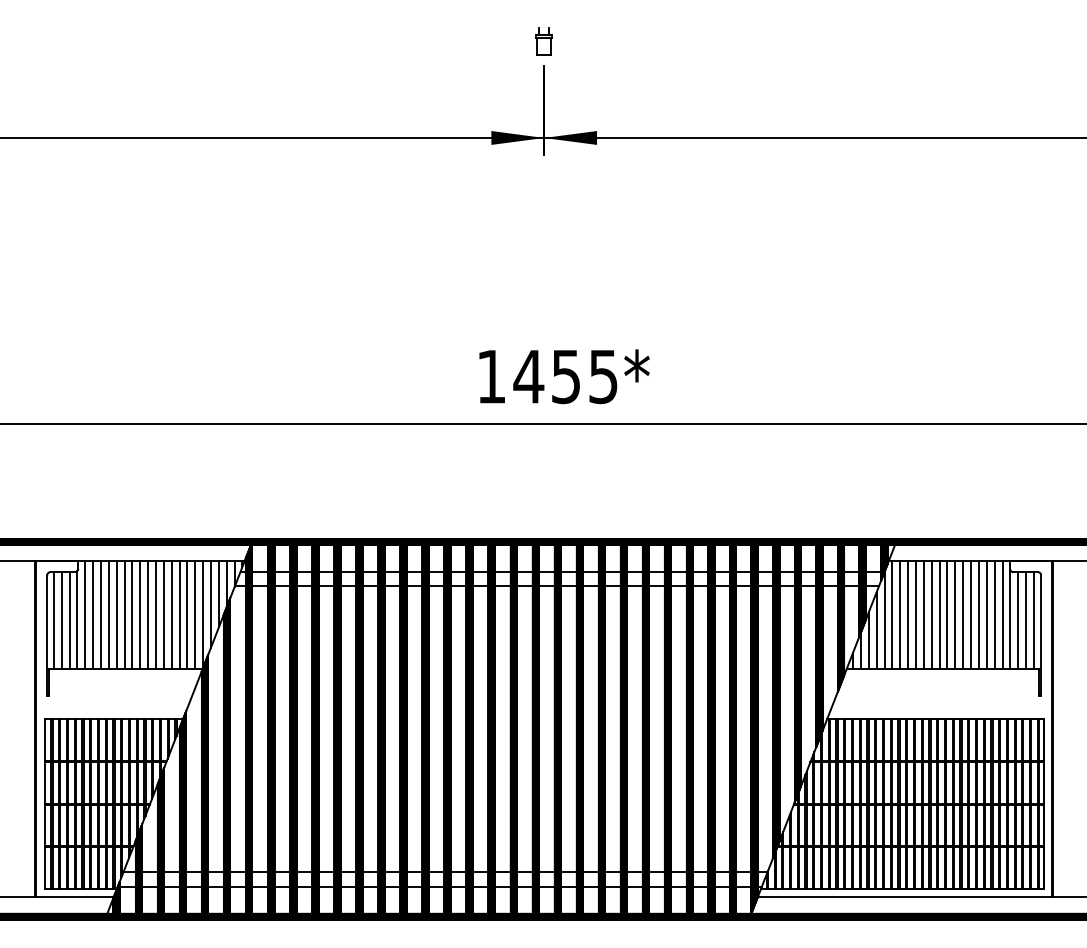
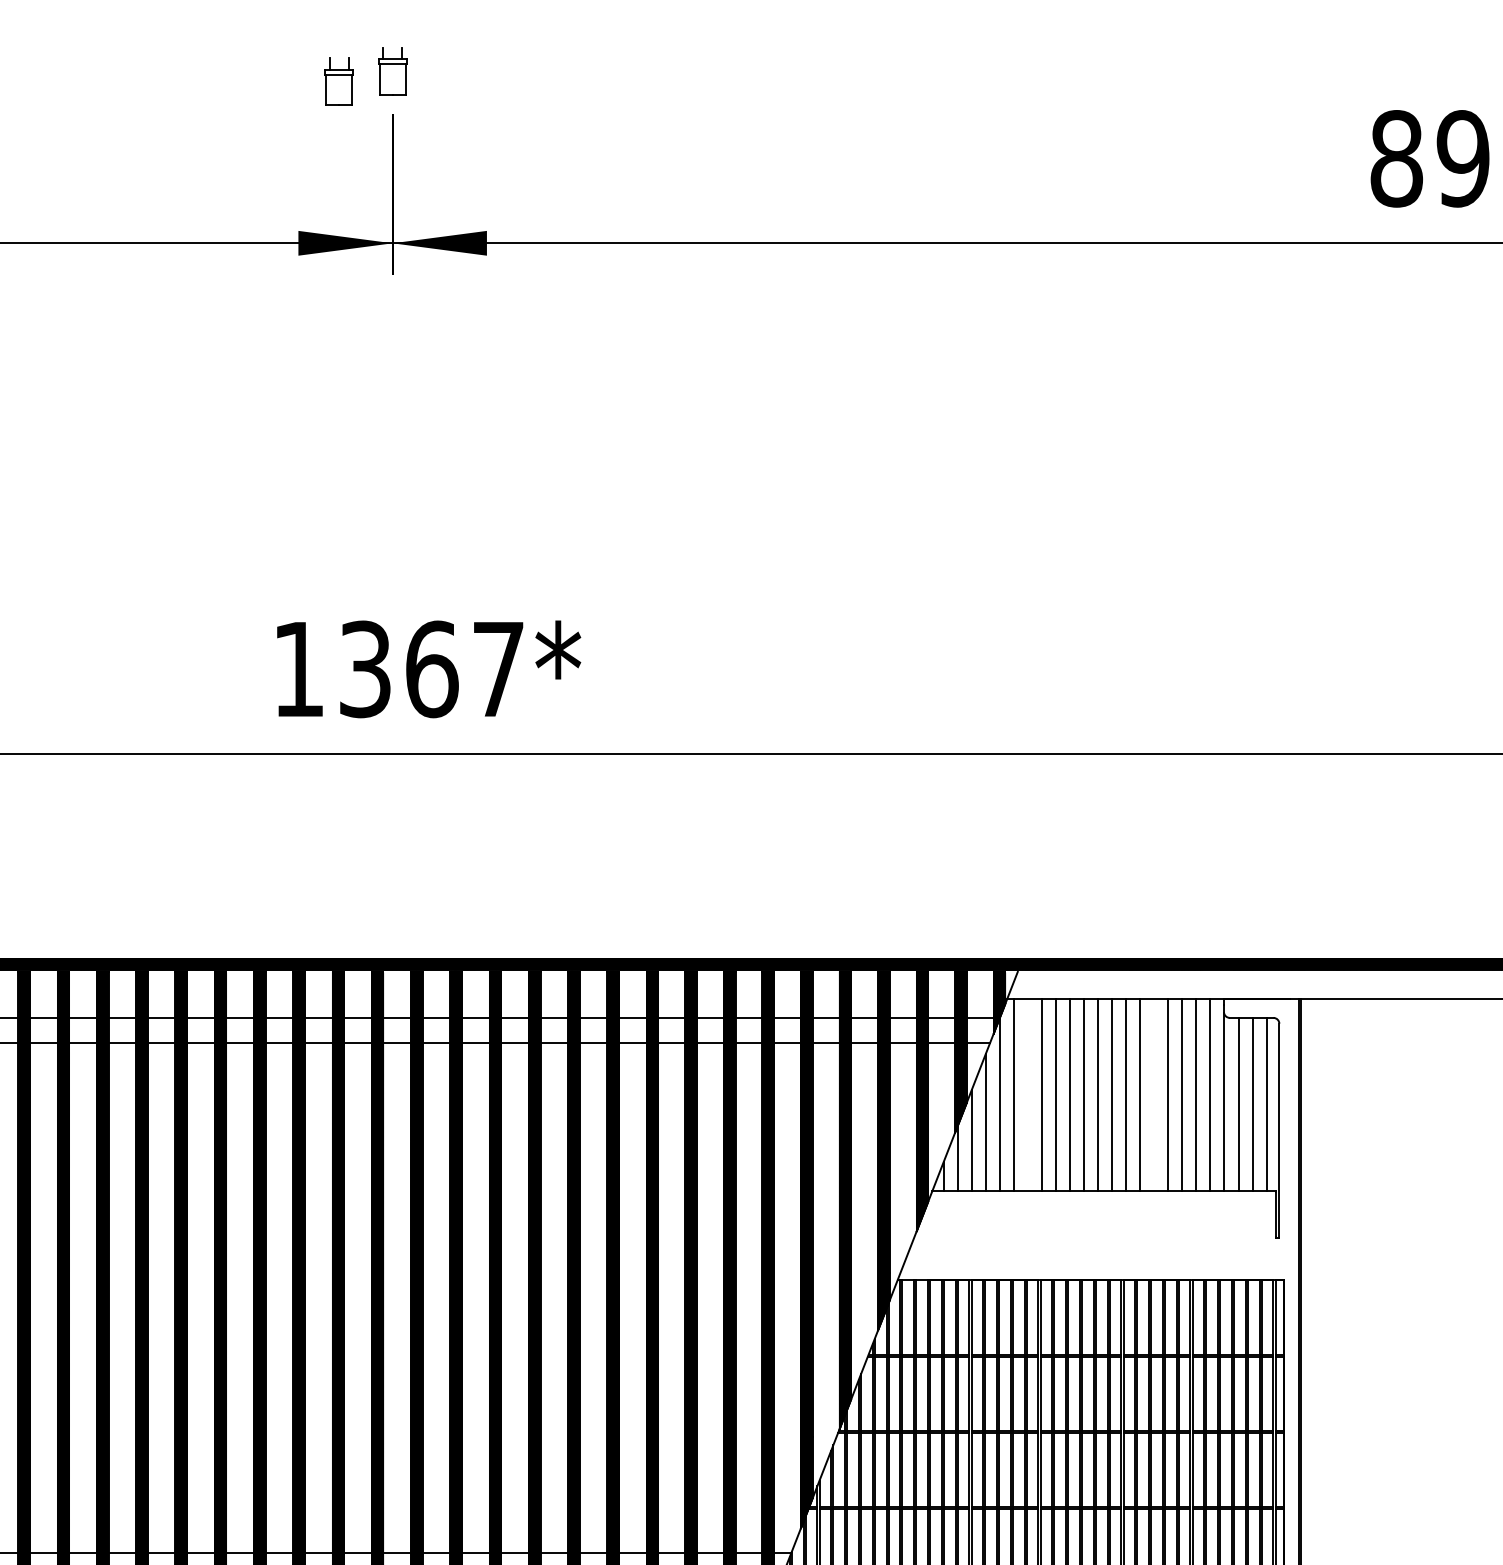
part: (513, 47) -> (337, 81), added
text: (565, 376) -> (430, 668), 1455 -> 1367
line: (900, 615) -> (1028, 1095), removed
line: (971, 615) -> (1155, 1095), removed

